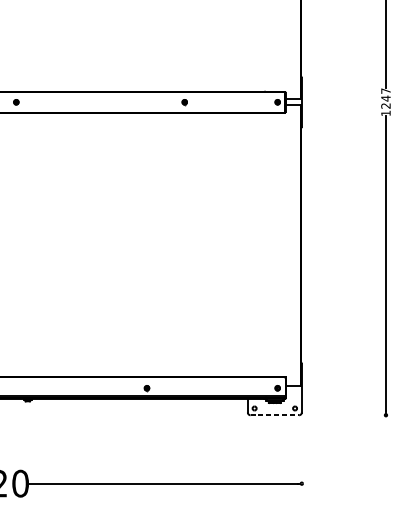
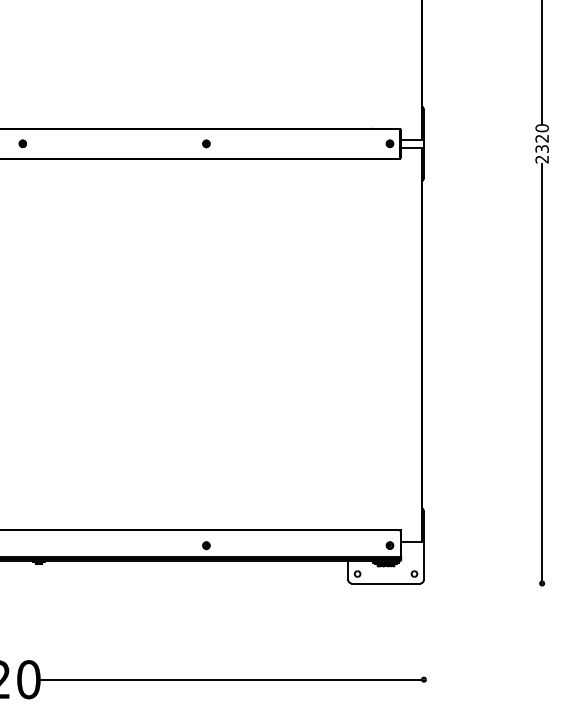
part: (184, 102) -> (206, 143), moved
text: (385, 102) -> (541, 143), 1247 -> 2320
line: (275, 415) -> (386, 583), dashed -> solid

